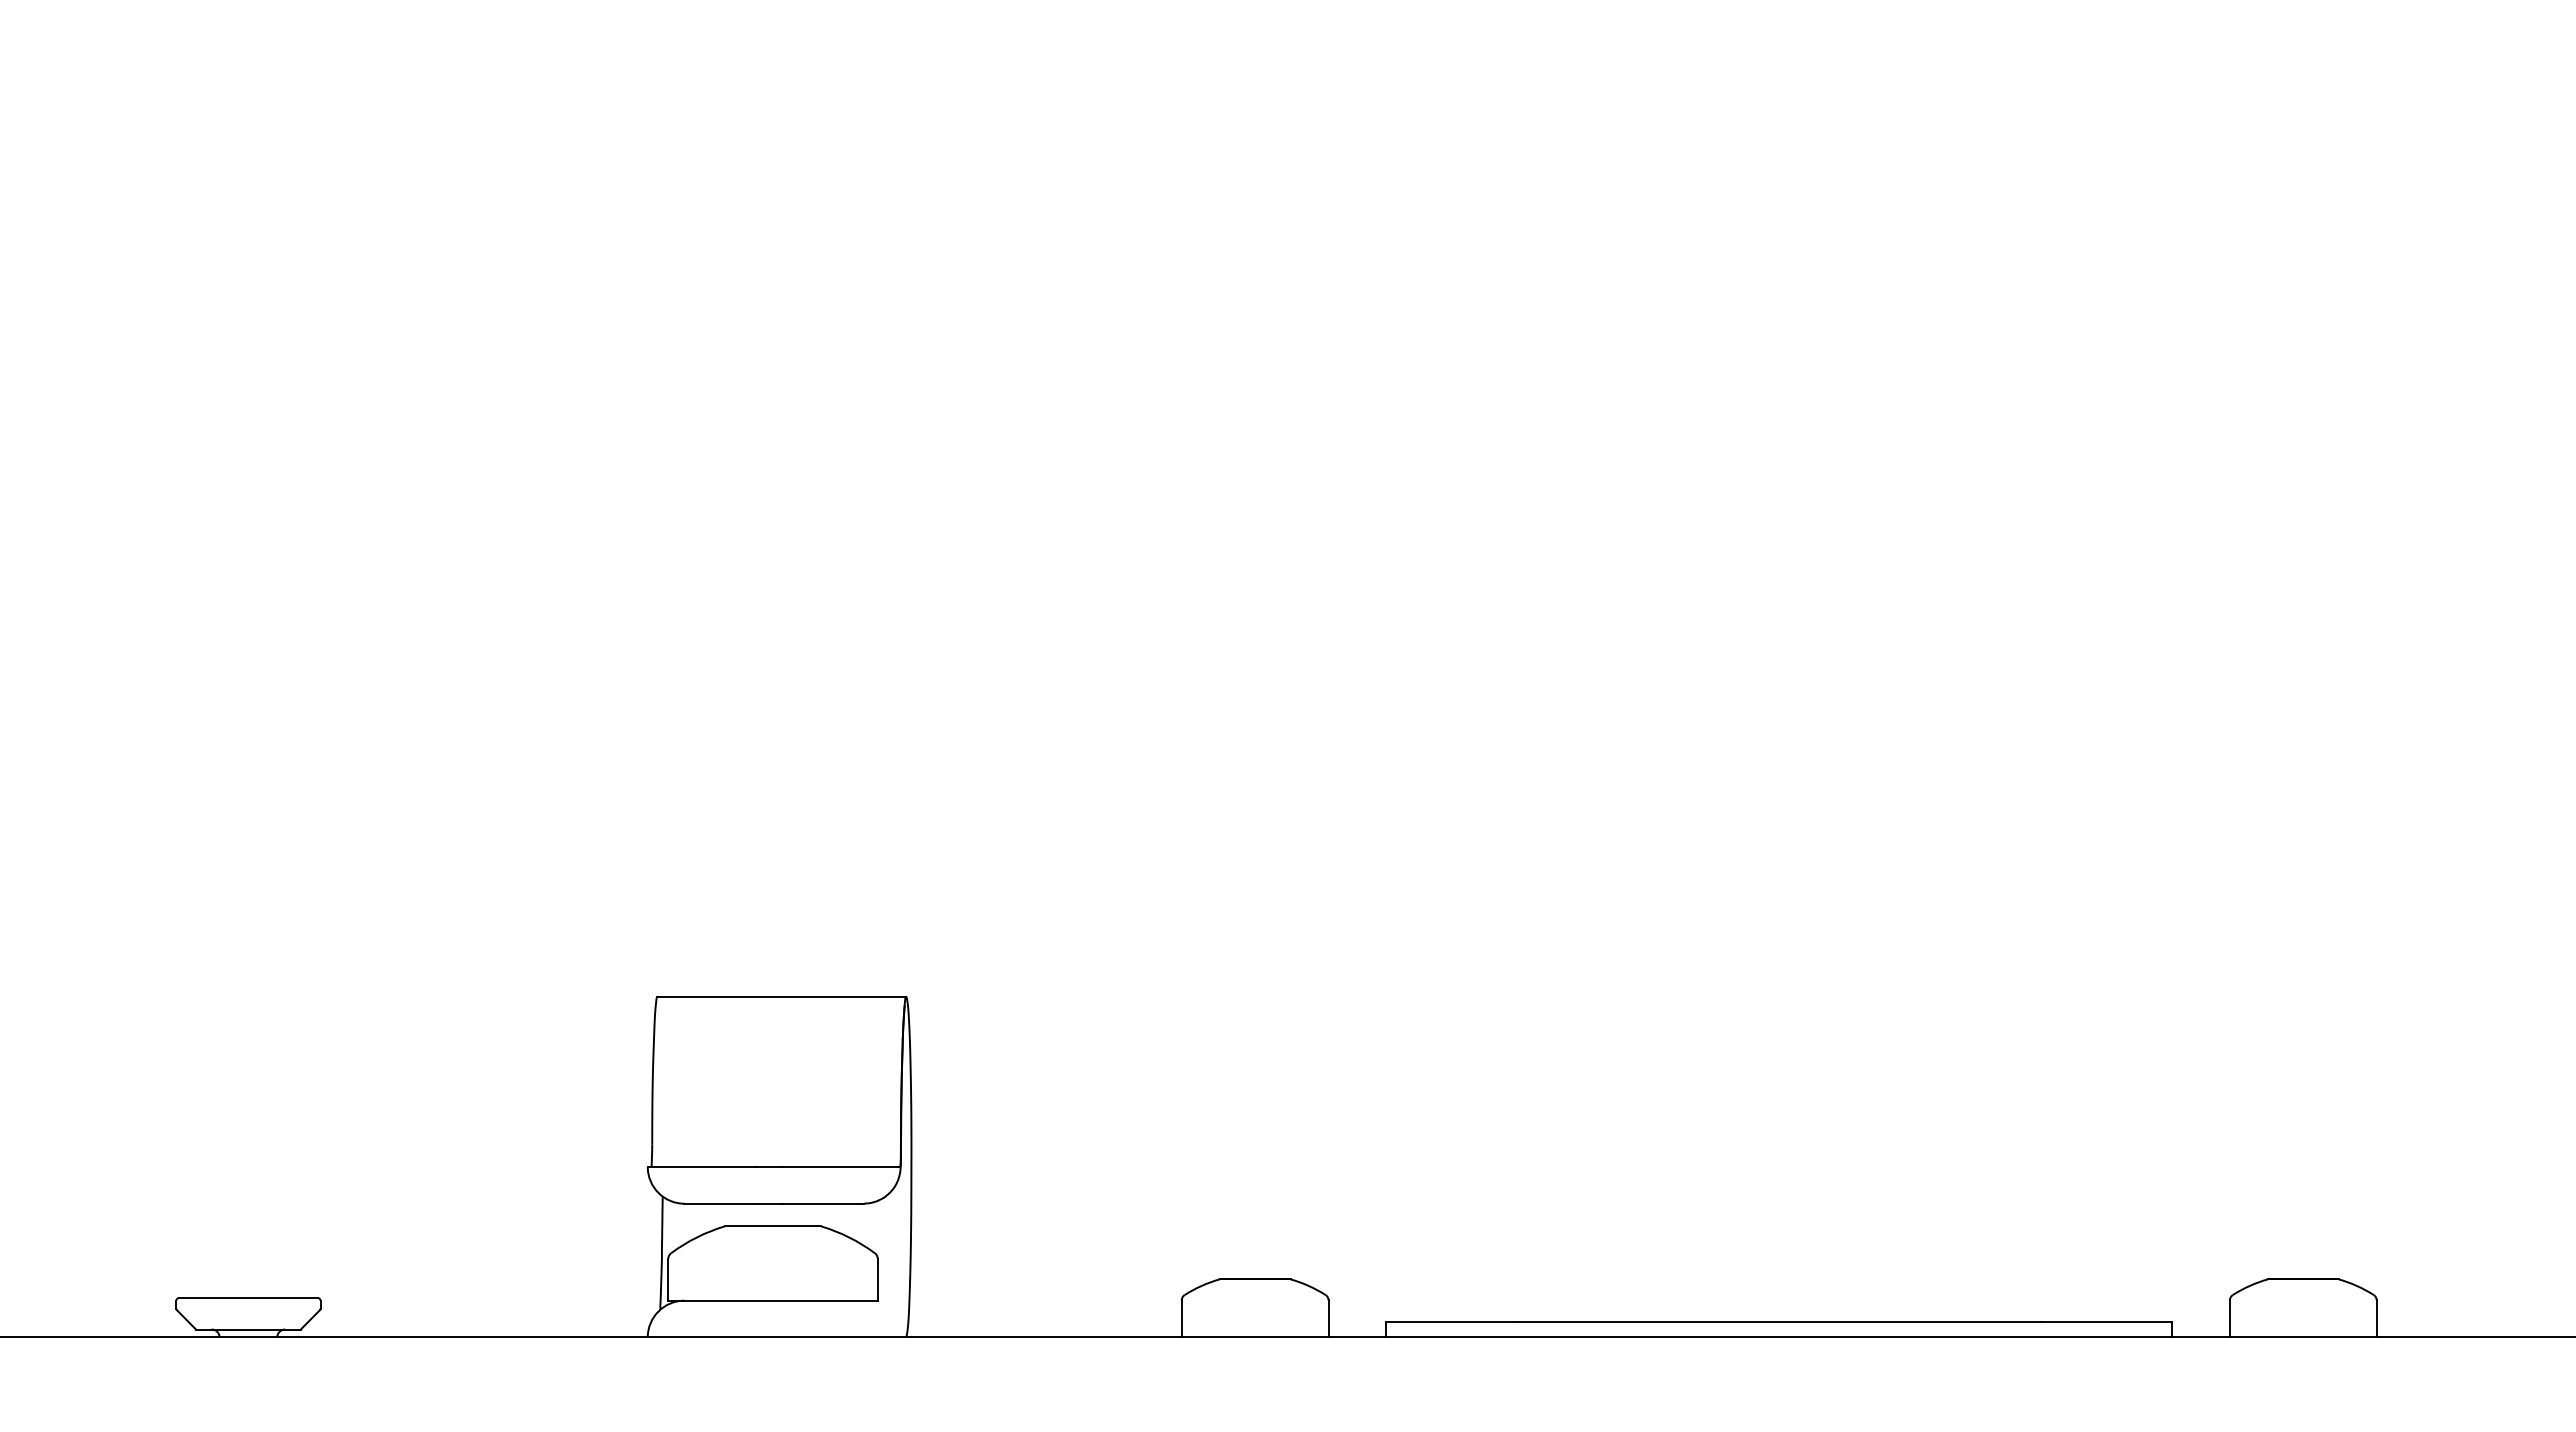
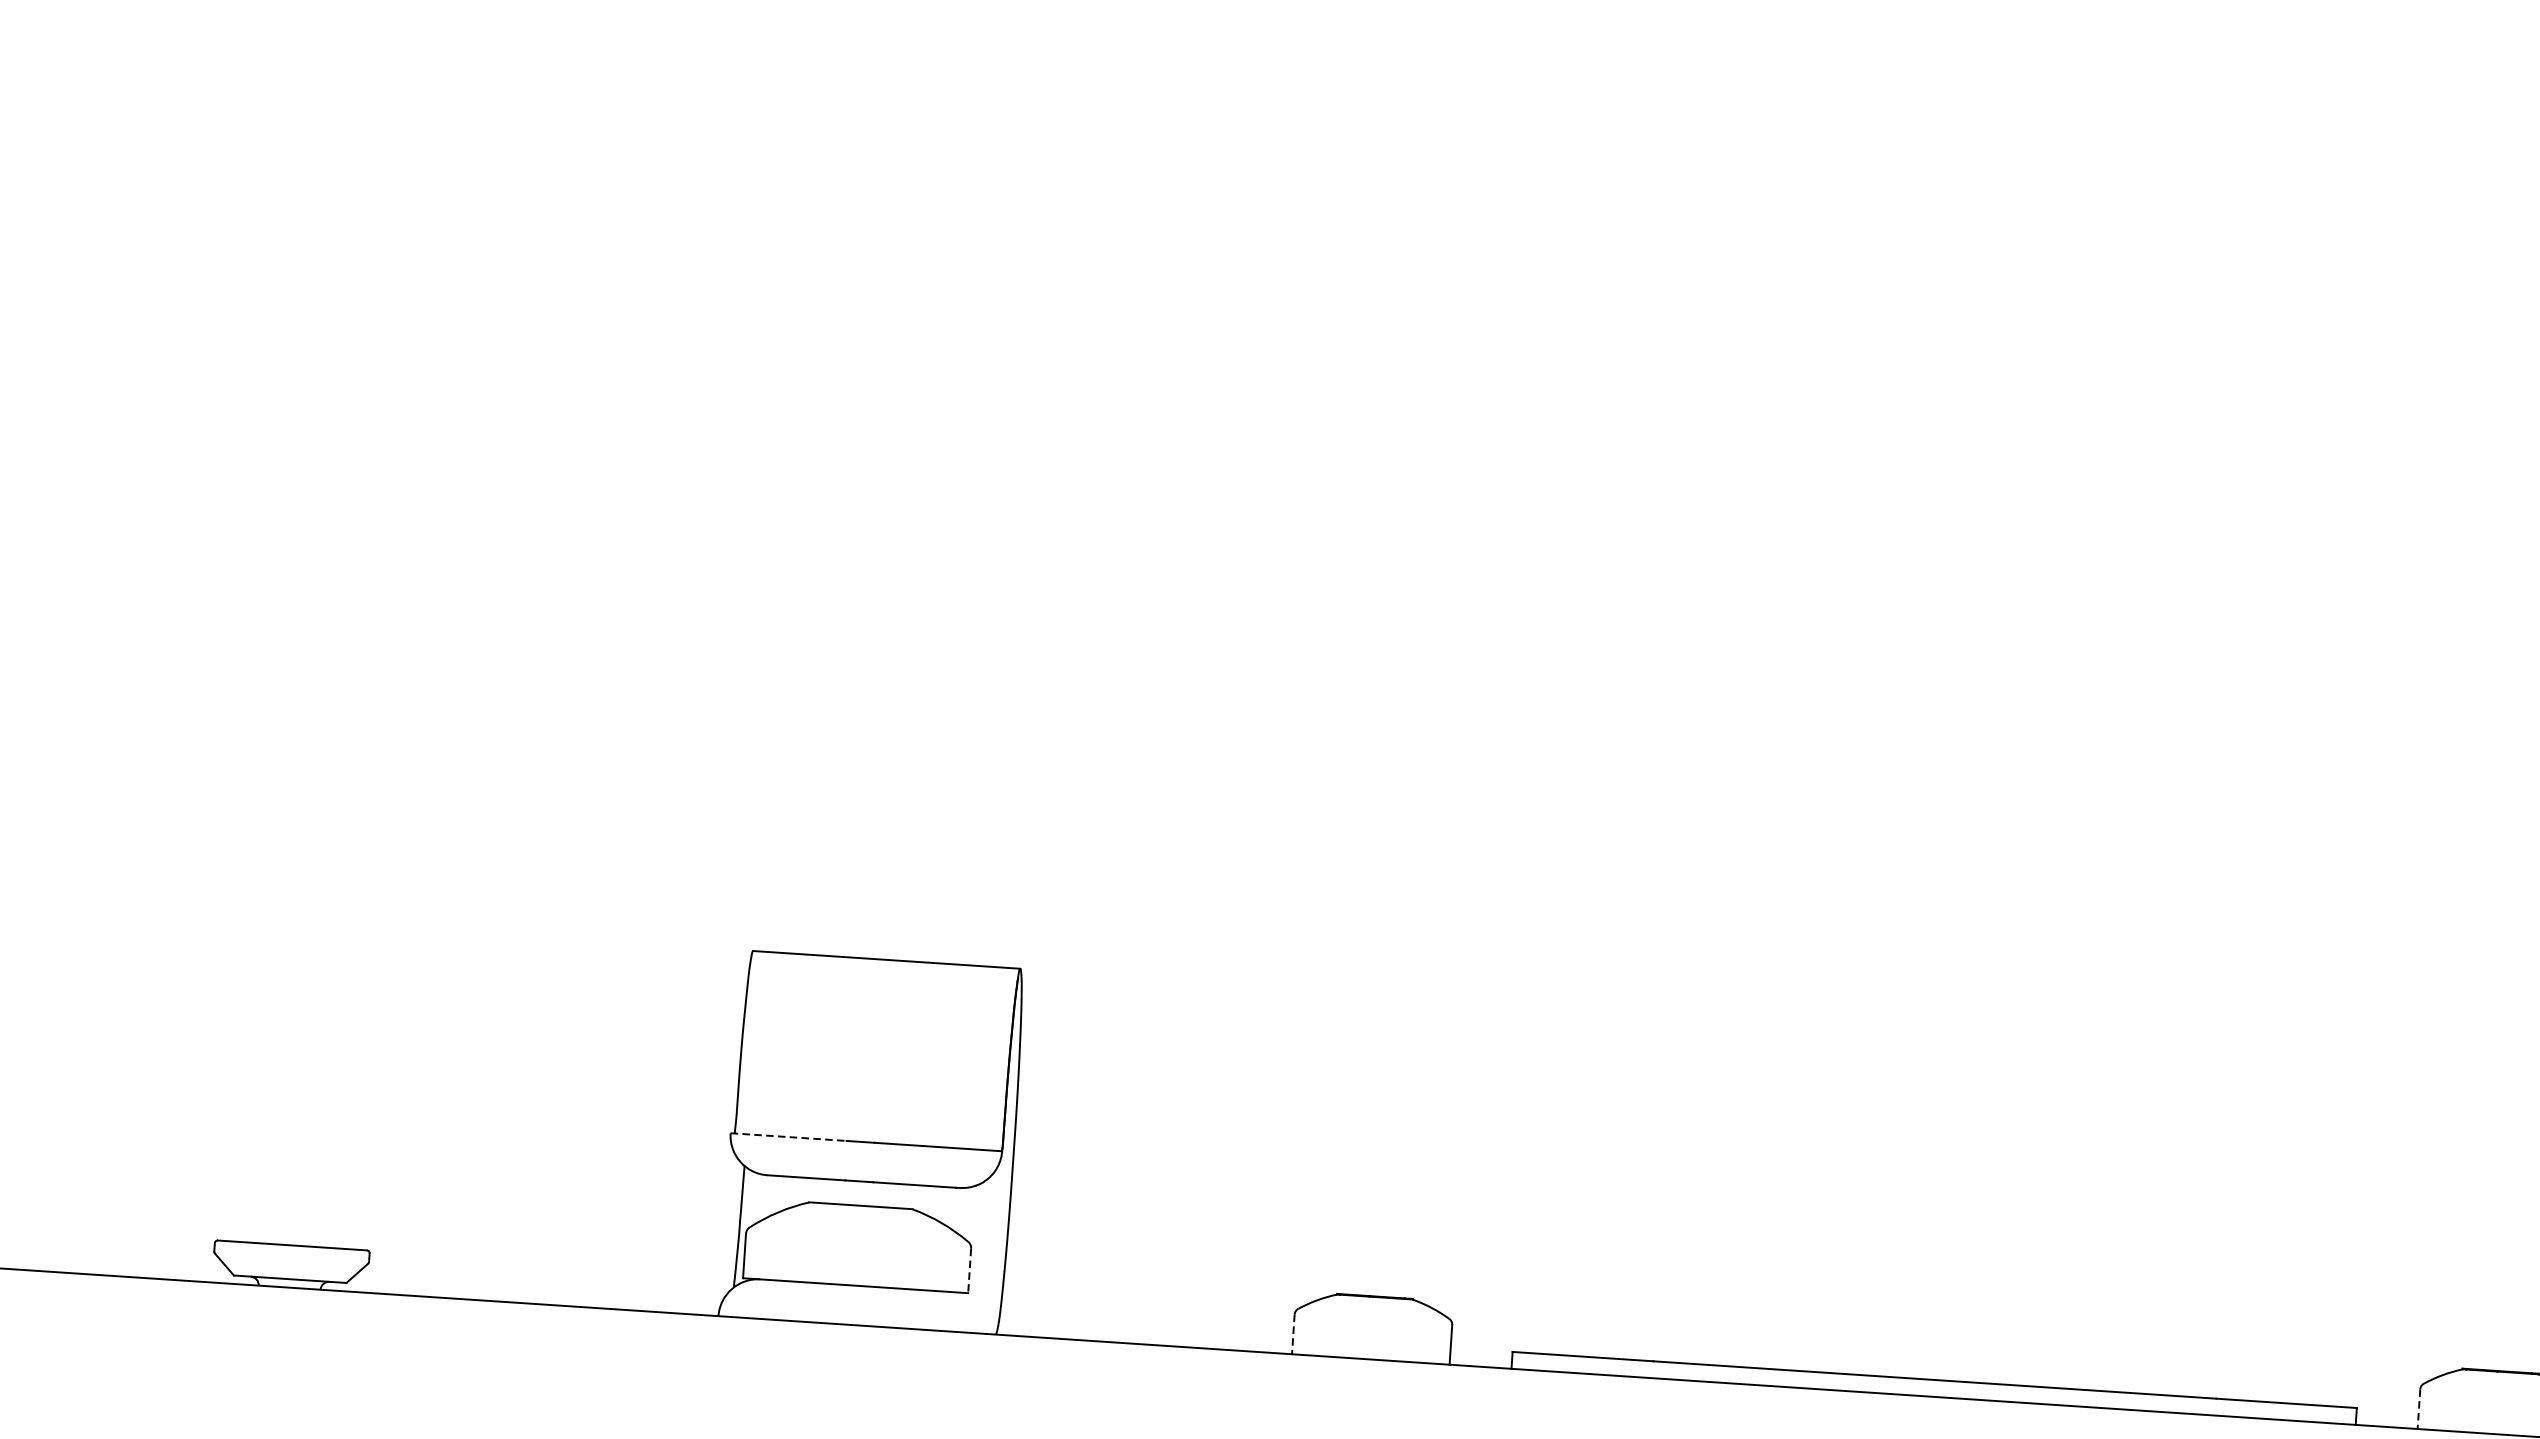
line: (701, 1167) -> (788, 1137), solid -> dashed
line: (877, 1279) -> (969, 1270), solid -> dashed
line: (1181, 1319) -> (1292, 1335), solid -> dashed
line: (2229, 1319) -> (2418, 1409), solid -> dashed

